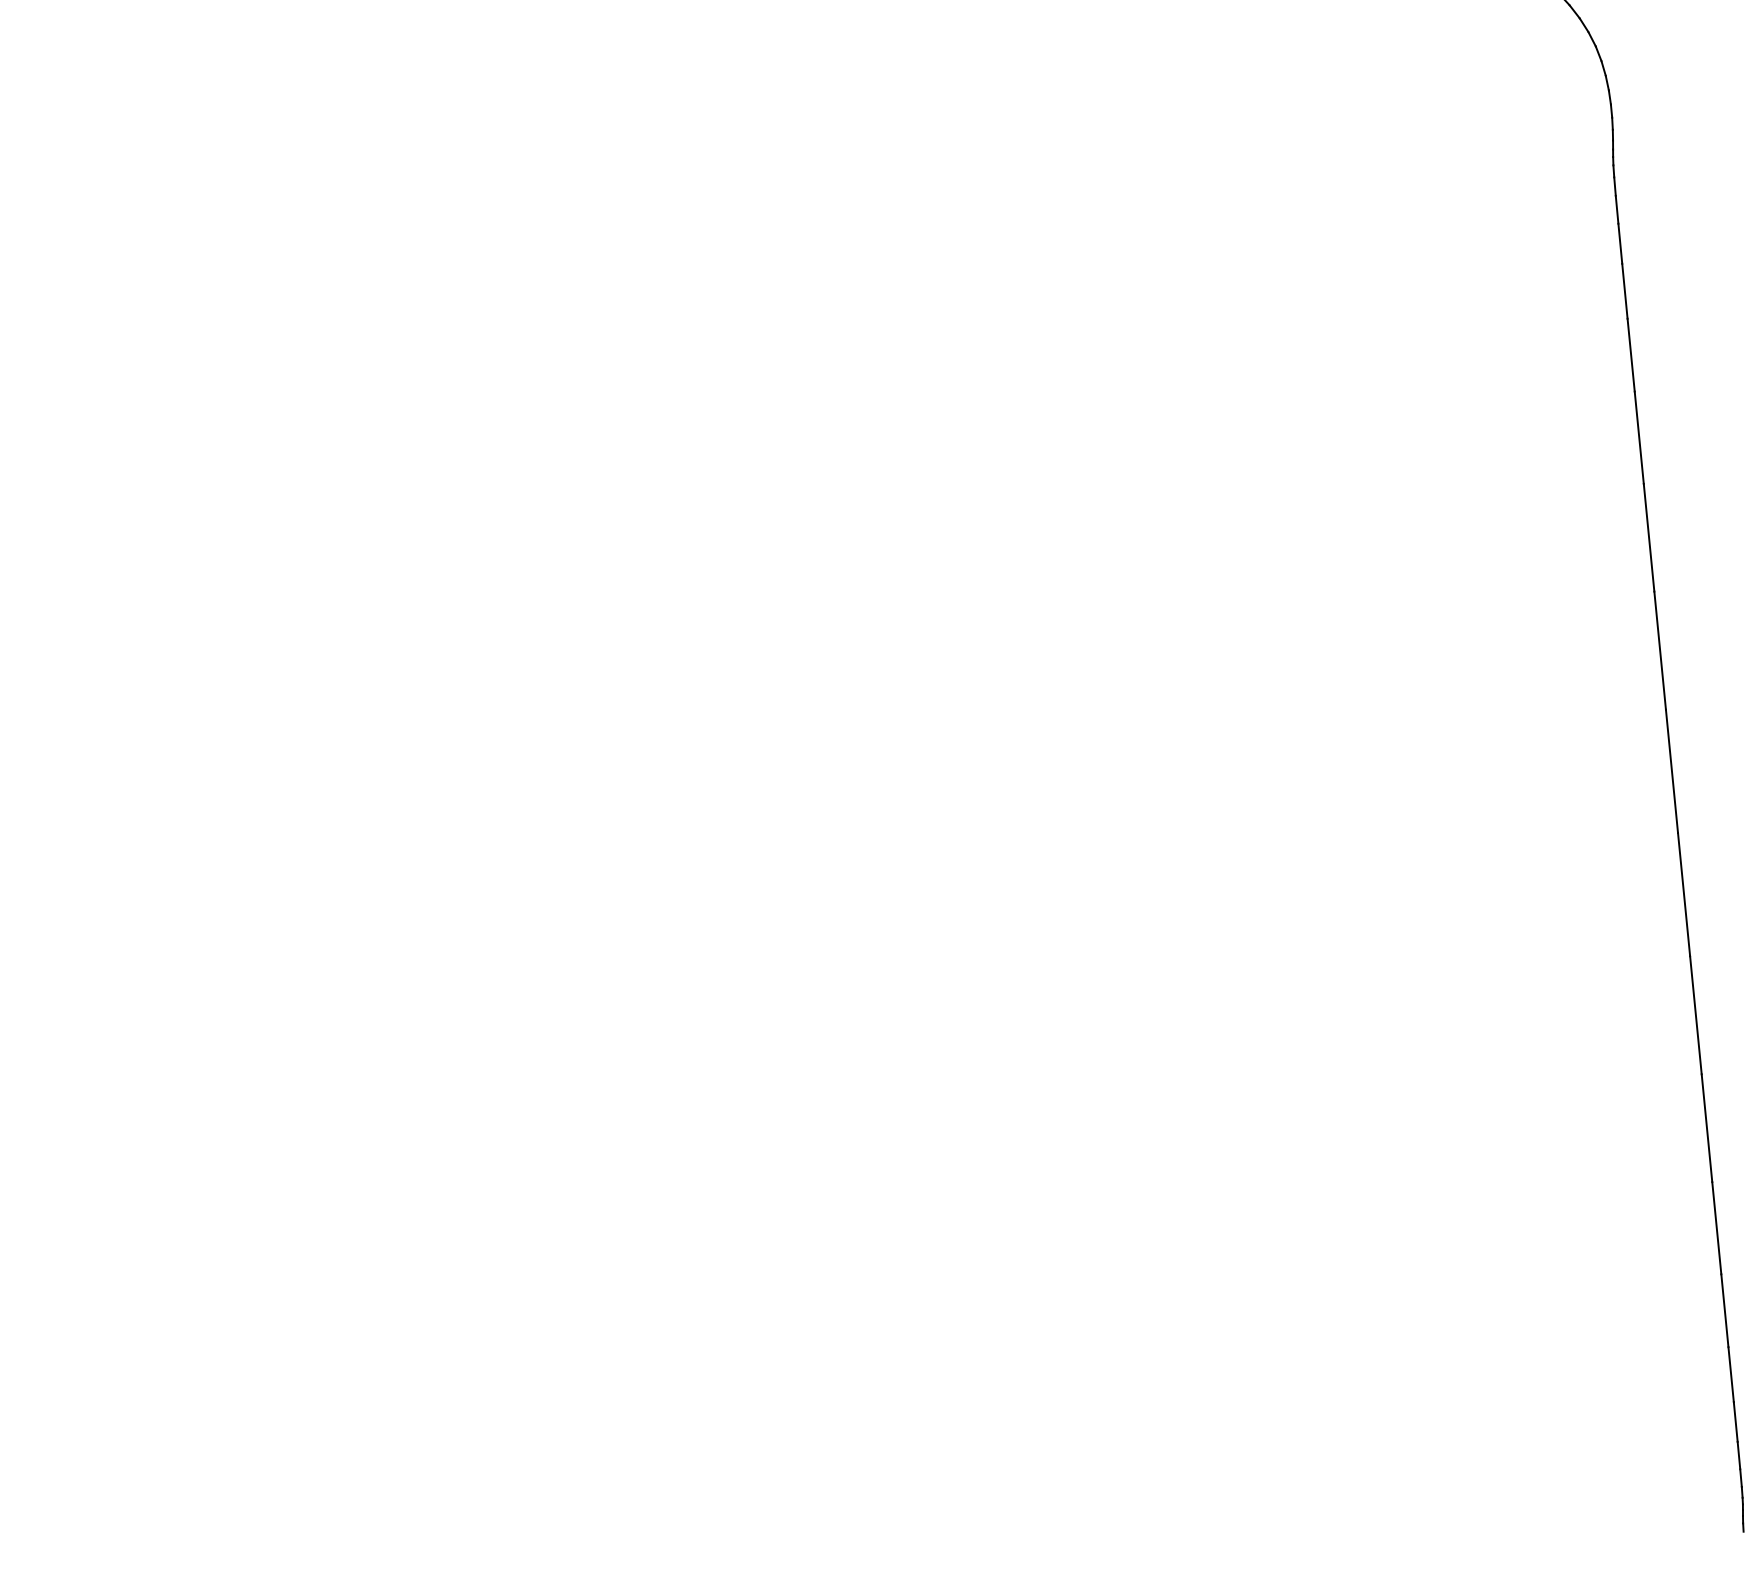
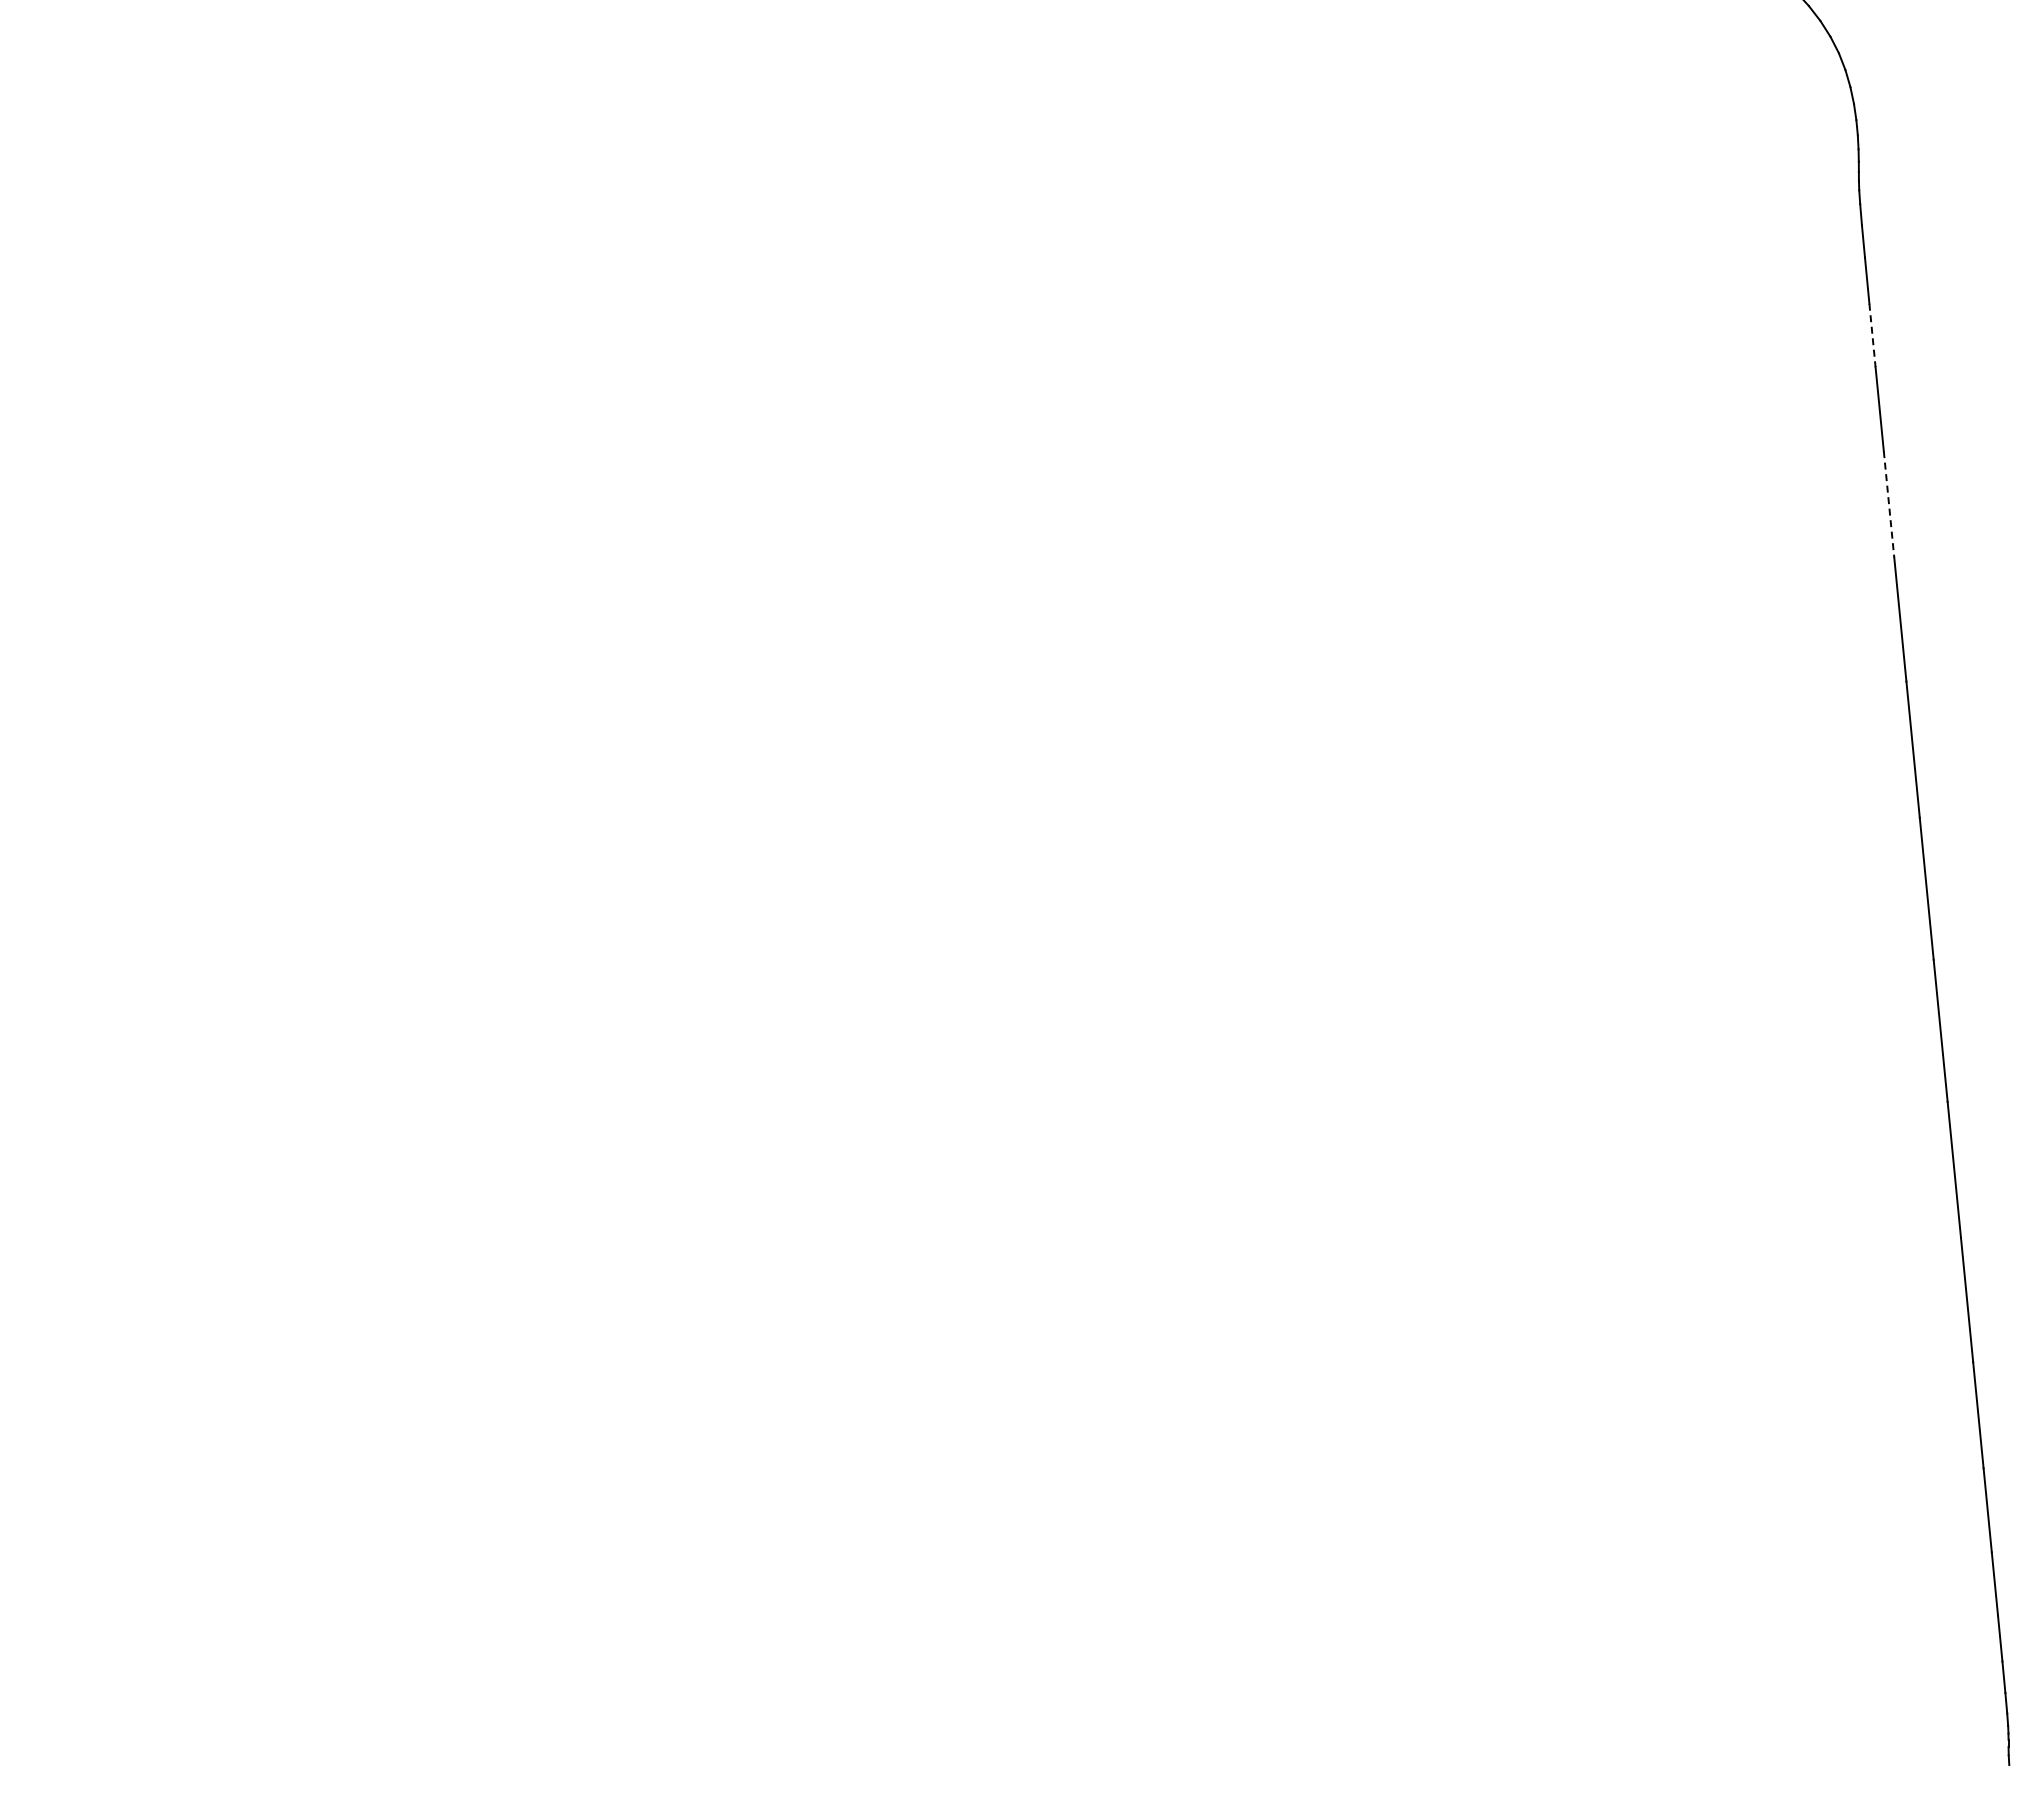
line: (1624, 291) -> (1872, 335), solid -> dashed
line: (1639, 437) -> (1889, 504), solid -> dashed

